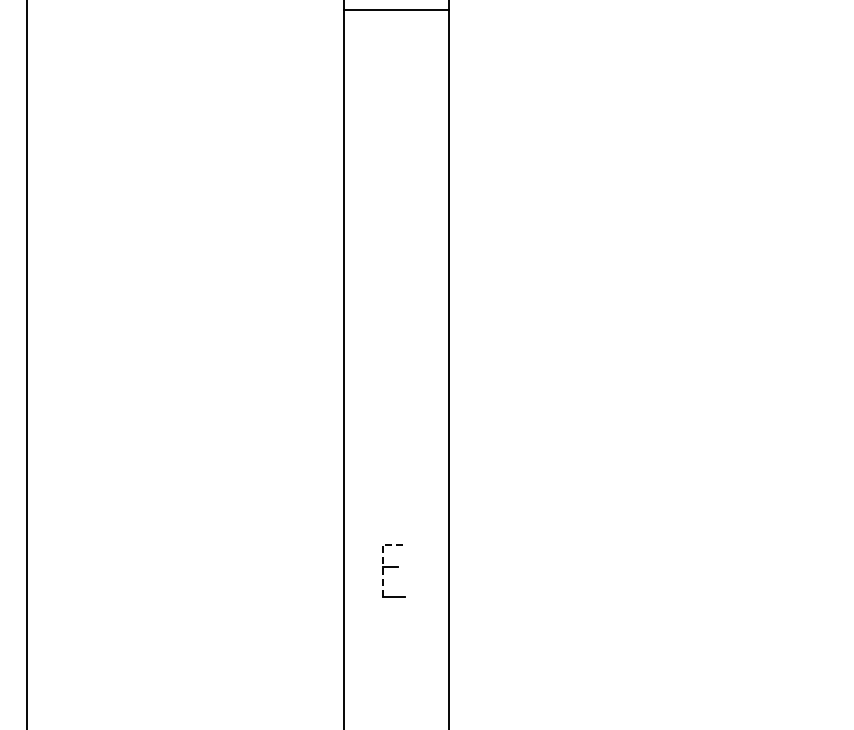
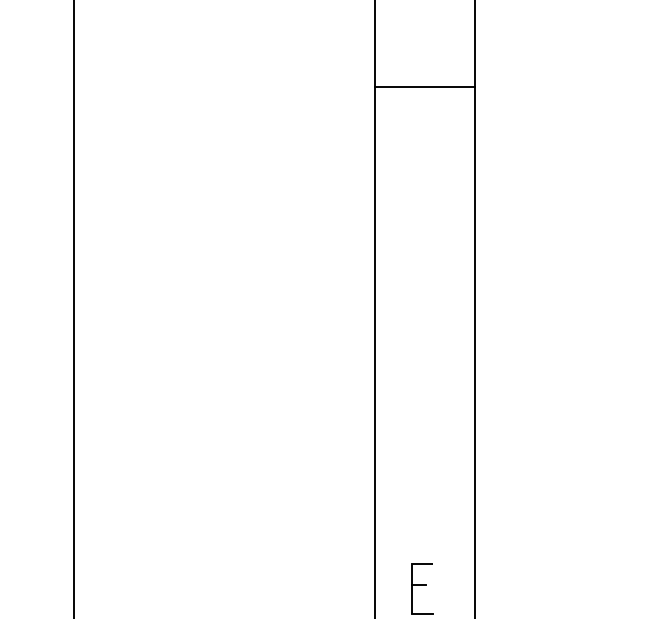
line: (396, 9) -> (424, 86), moved
line: (382, 558) -> (411, 577), dashed -> solid

